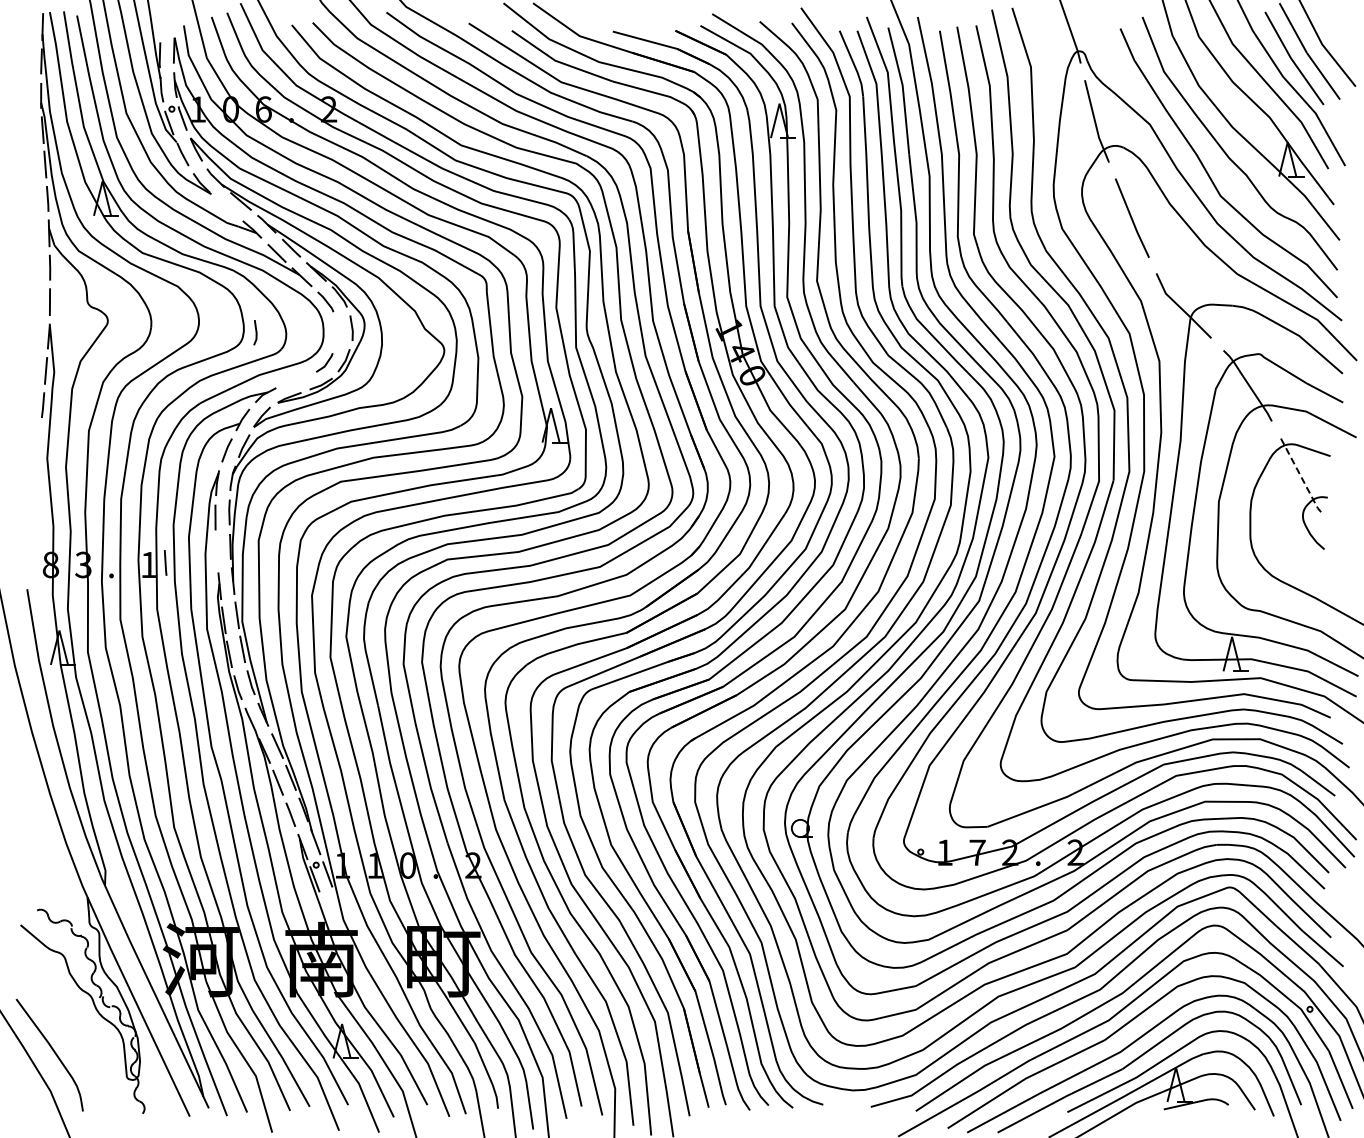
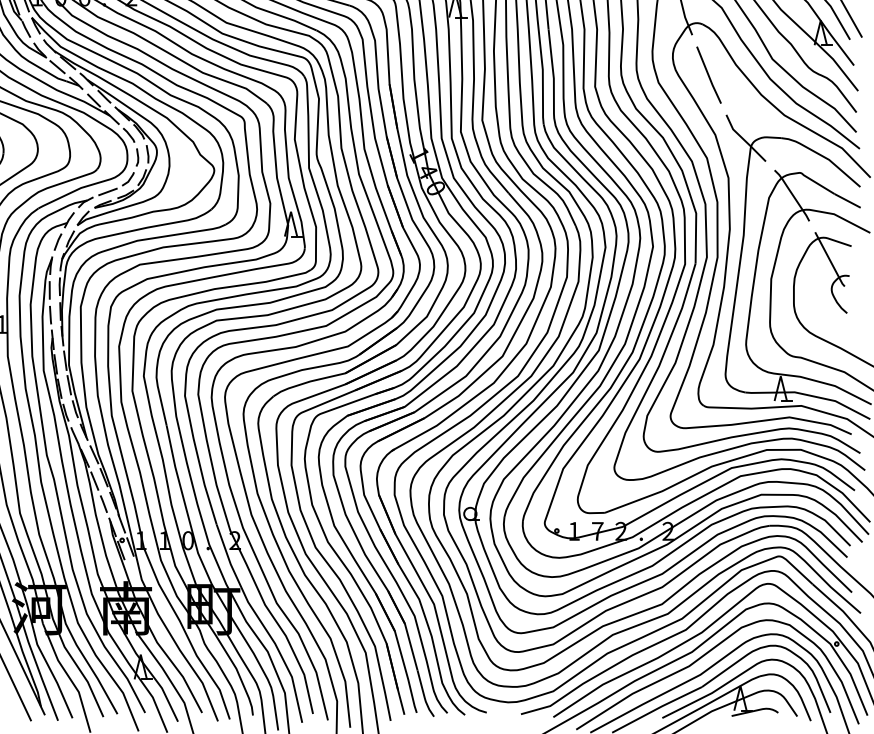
line: (226, 206) -> (57, 66), added
line: (255, 332) -> (137, 157), moved
line: (296, 380) -> (107, 191), added
line: (1300, 475) -> (829, 260), dashed -> solid
line: (165, 562) -> (50, 314), moved

